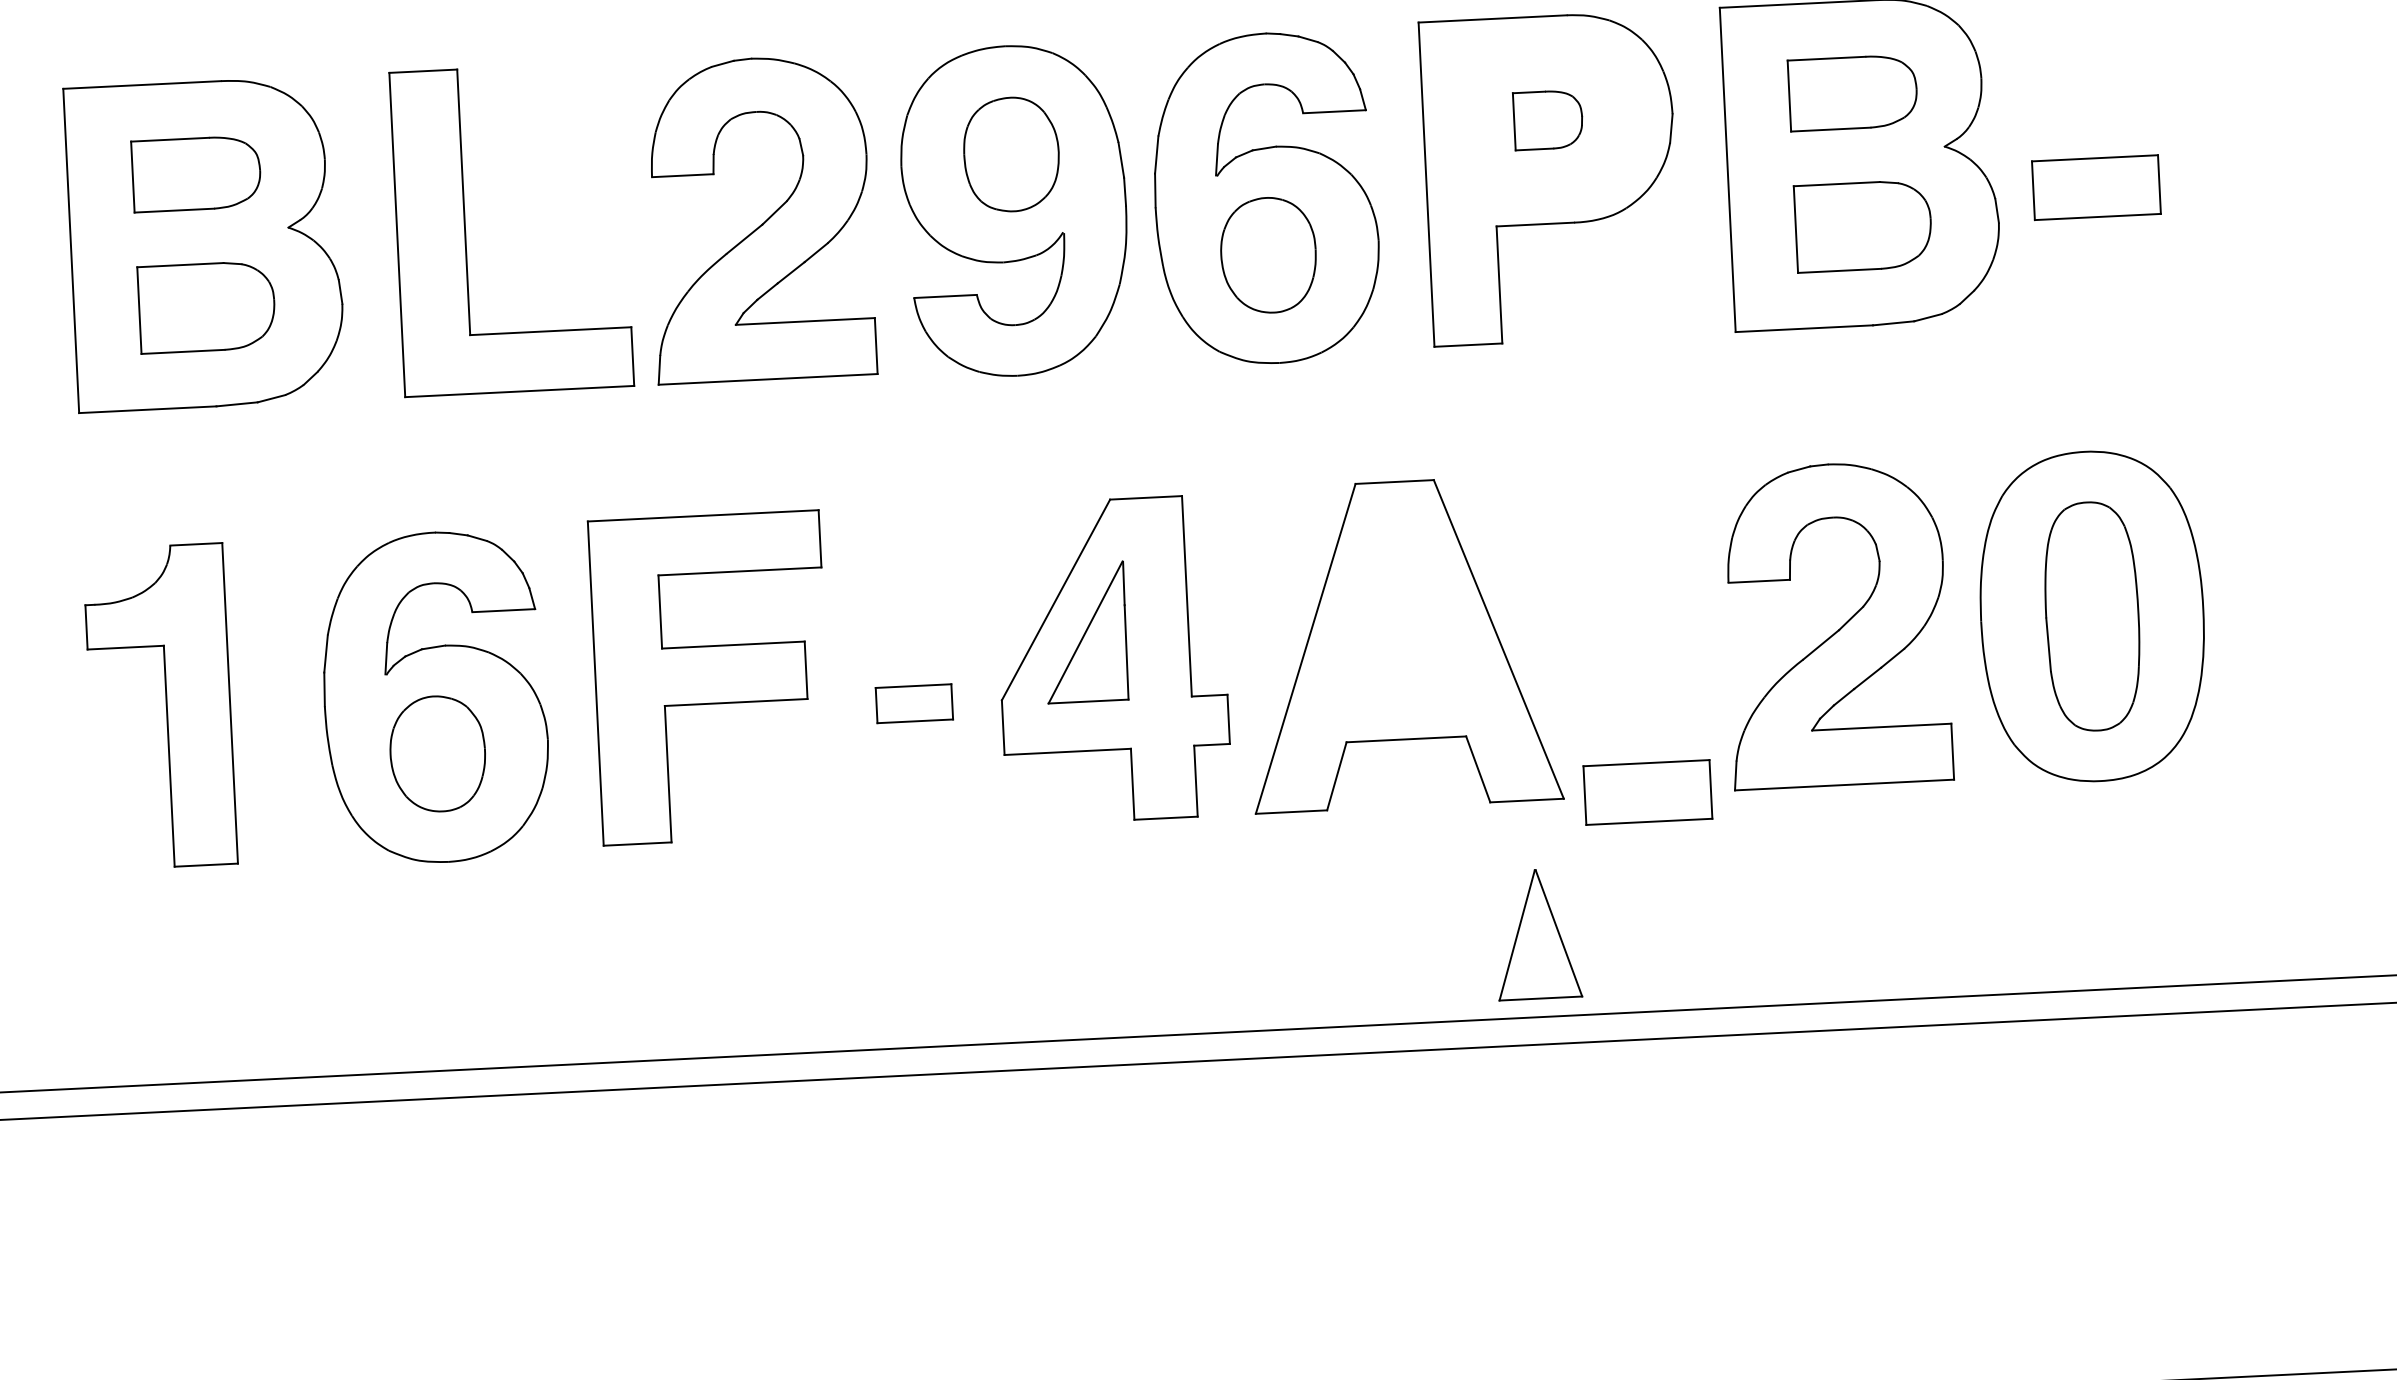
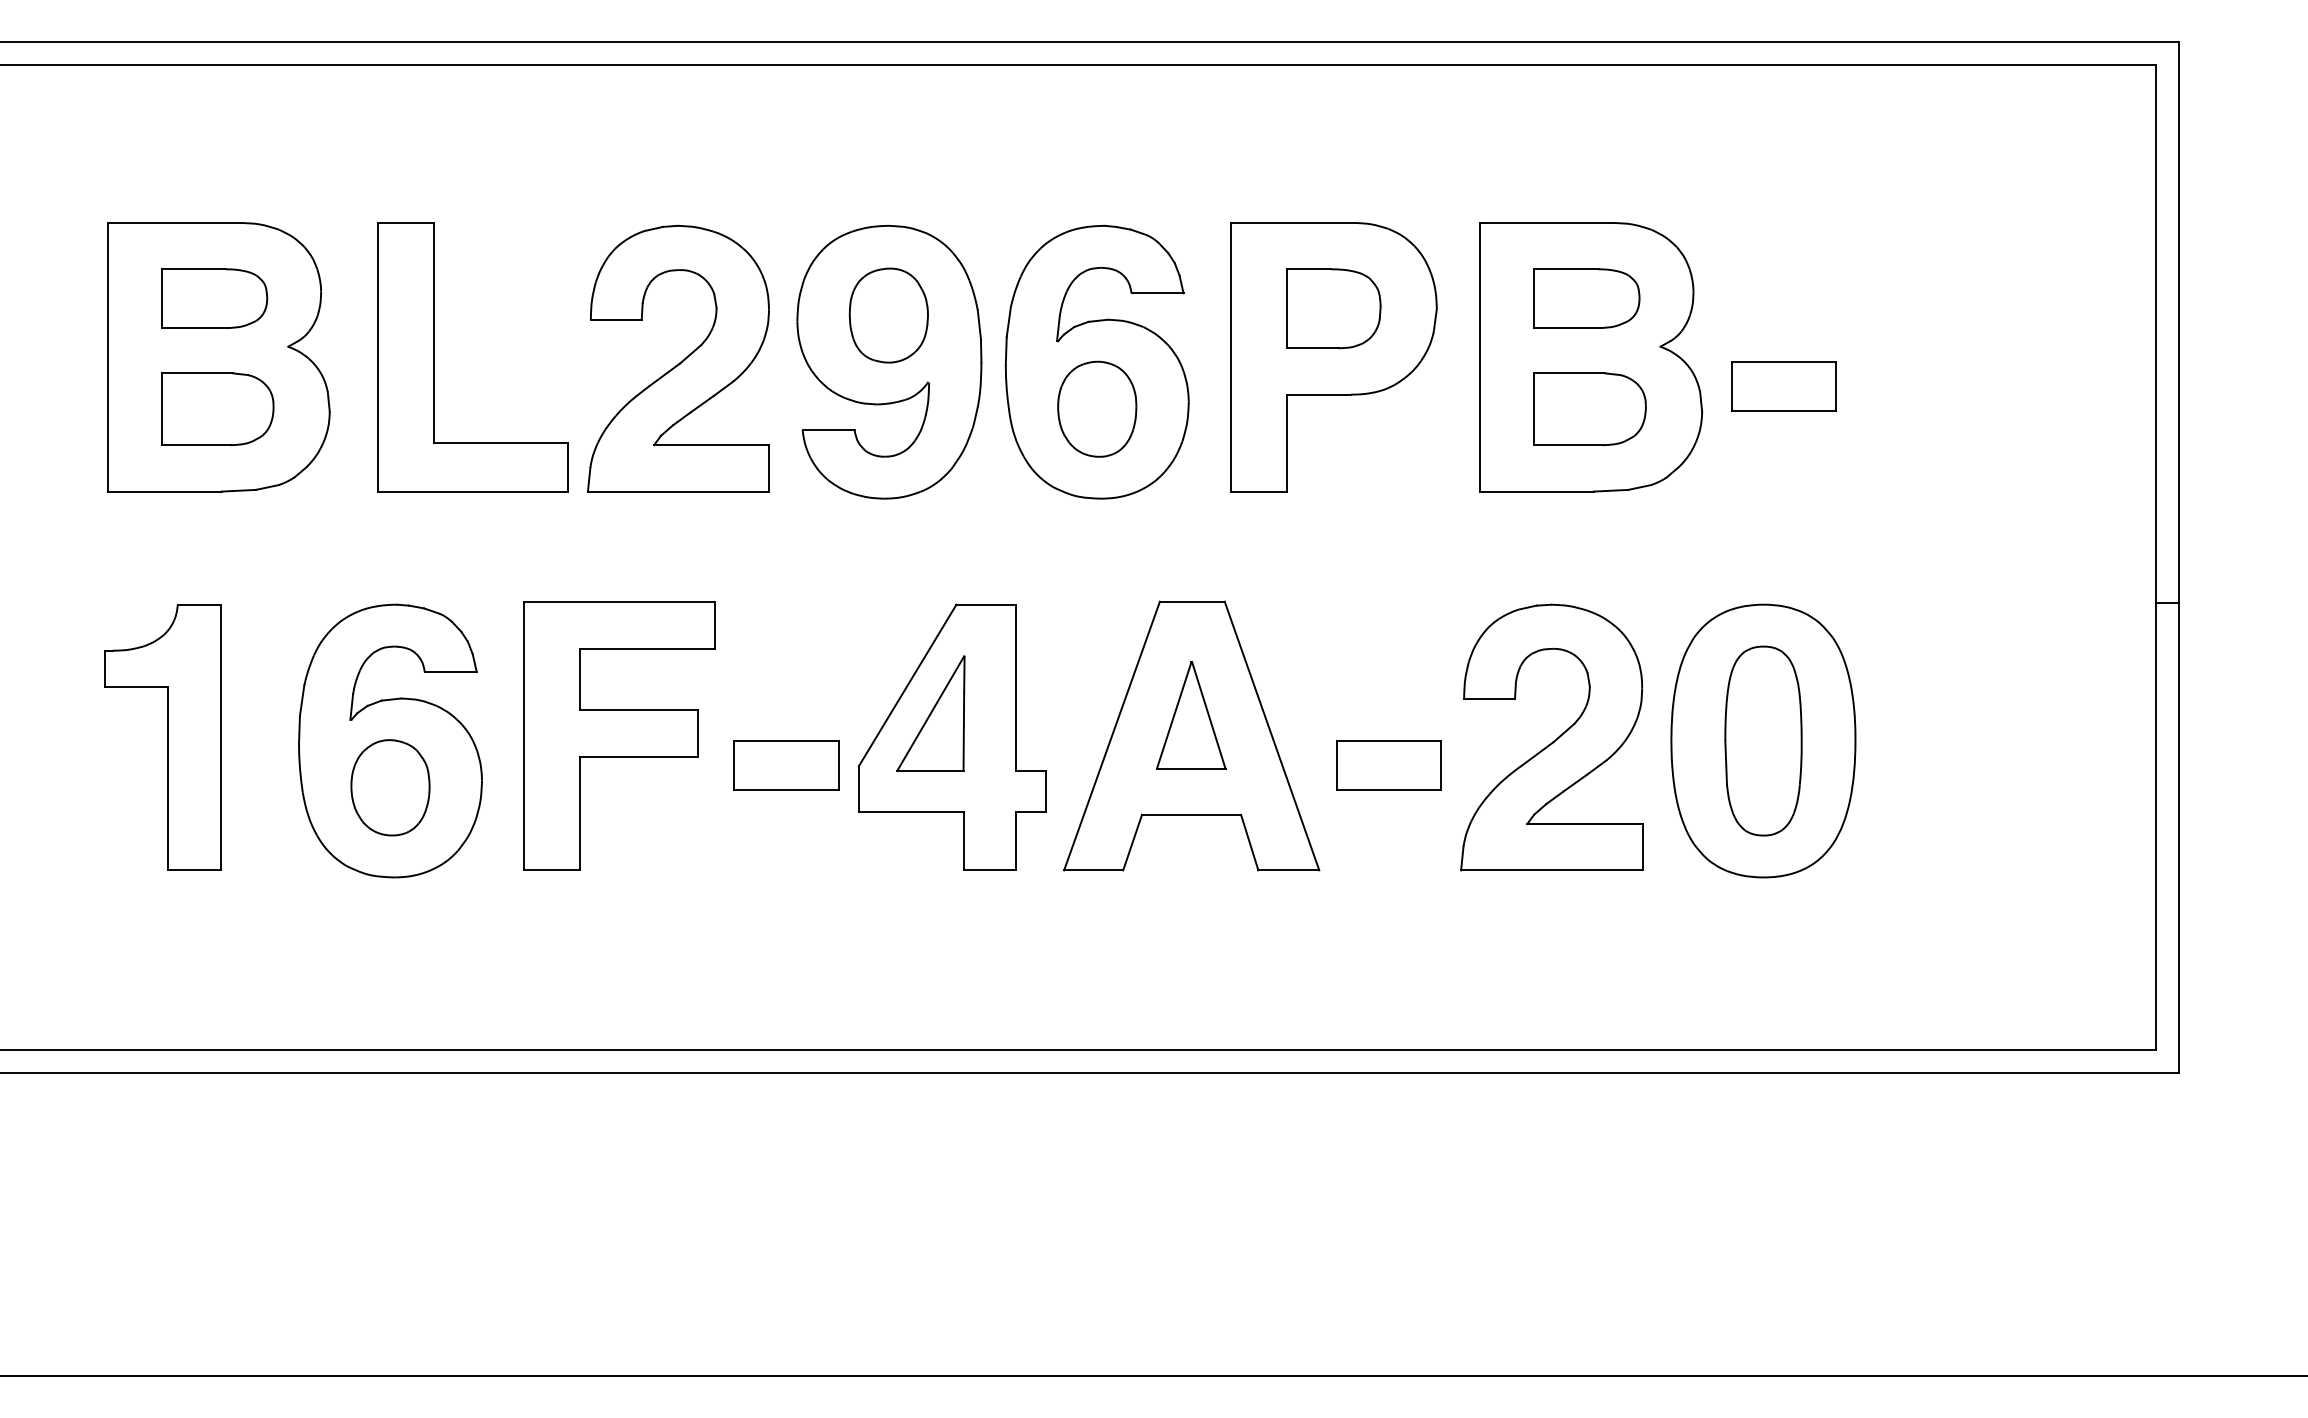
part: (1547, 119) -> (1333, 308), size x1.67
part: (914, 703) -> (786, 765), size x1.67
part: (1647, 792) -> (1388, 765), moved
part: (1538, 934) -> (1191, 715), moved

